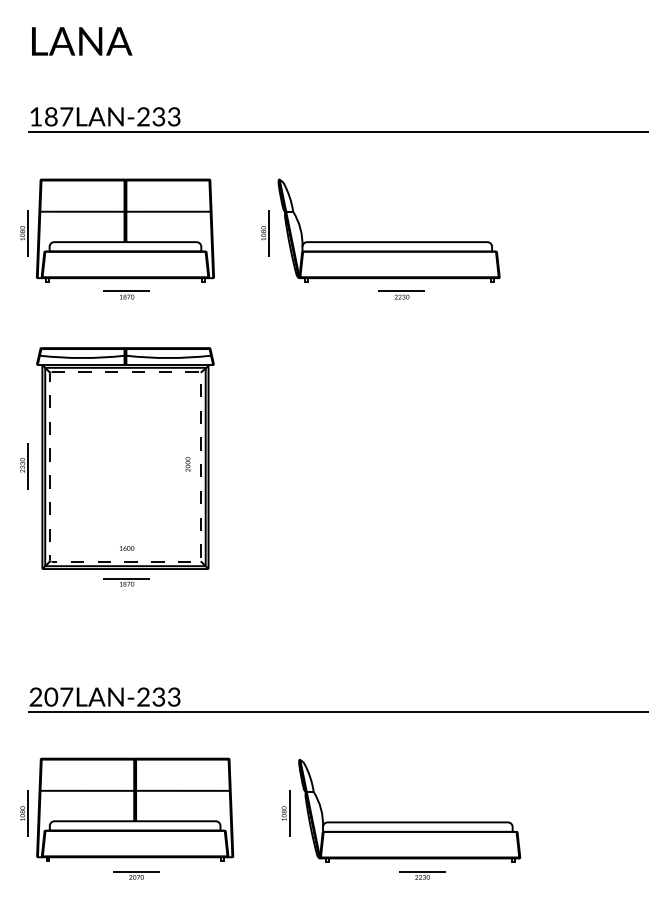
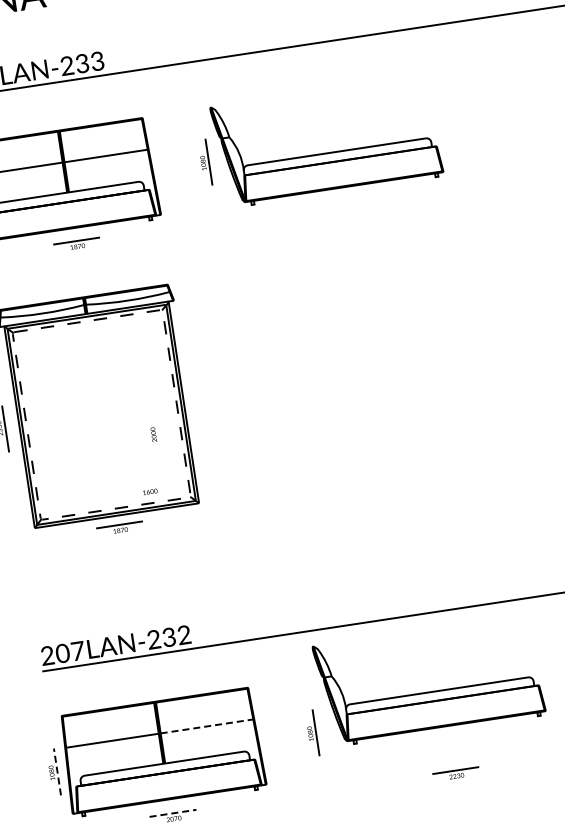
part: (401, 294) -> (348, 202), removed
text: (187, 464) -> (153, 434), moved
text: (127, 548) -> (150, 491), moved
text: (174, 700) -> (185, 638), 207LAN-233 -> 207LAN-232
line: (182, 790) -> (206, 726), solid -> dashed
line: (28, 813) -> (57, 771), solid -> dashed
part: (409, 821) -> (430, 691), moved
line: (136, 871) -> (173, 813), solid -> dashed

